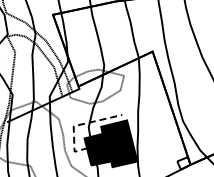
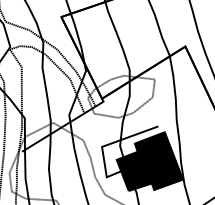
line: (77, 125) -> (106, 145), dashed -> solid

